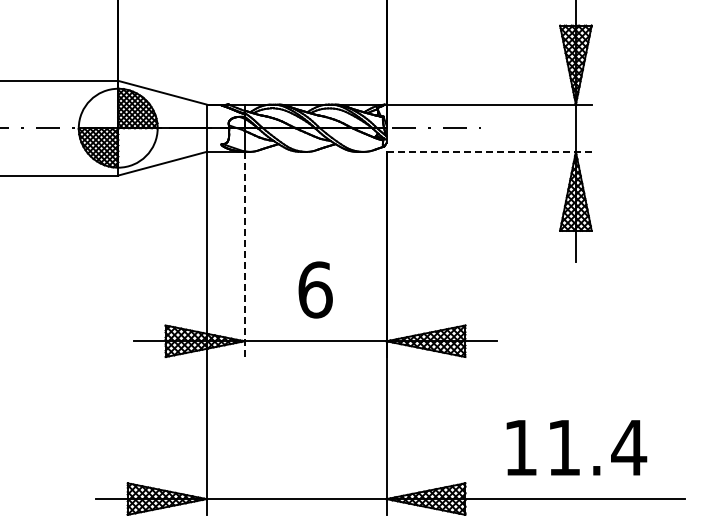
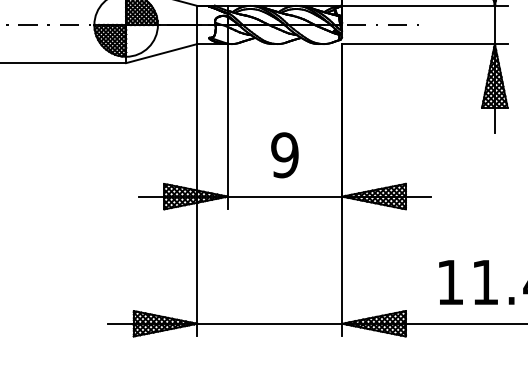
line: (489, 151) -> (425, 43), dashed -> solid
line: (244, 254) -> (227, 126), dashed -> solid
text: (315, 289) -> (285, 154), 6 -> 9

